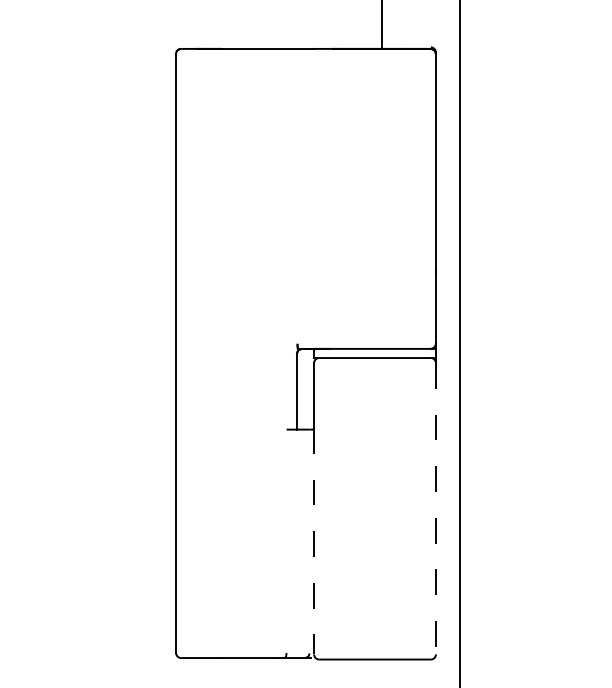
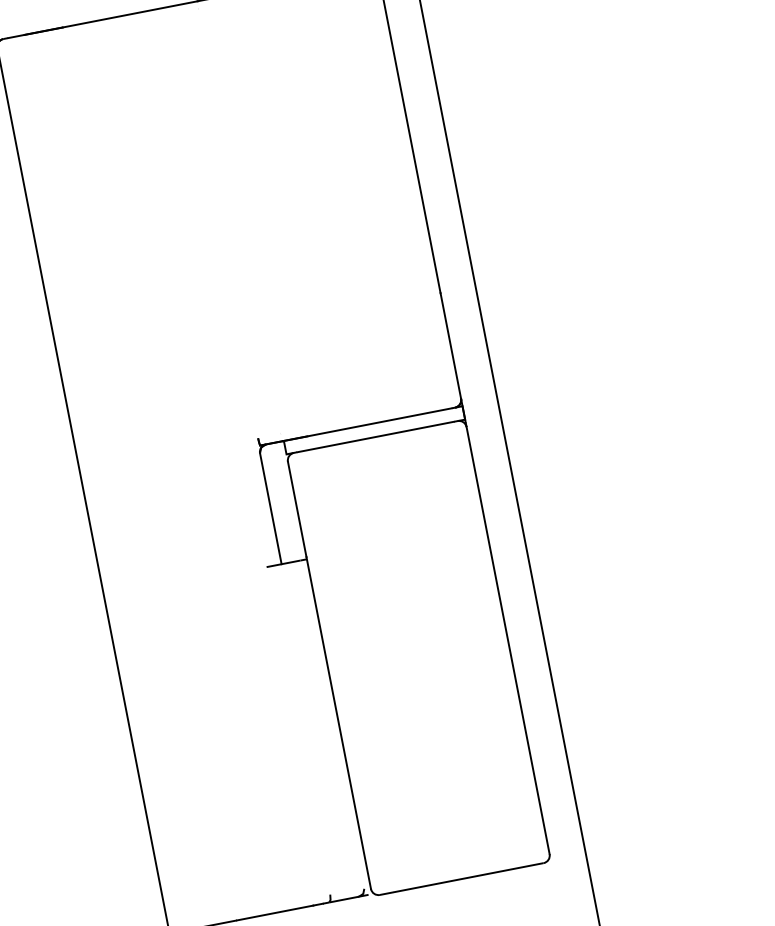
line: (435, 508) -> (507, 640), dashed -> solid
line: (314, 541) -> (339, 723), dashed -> solid

